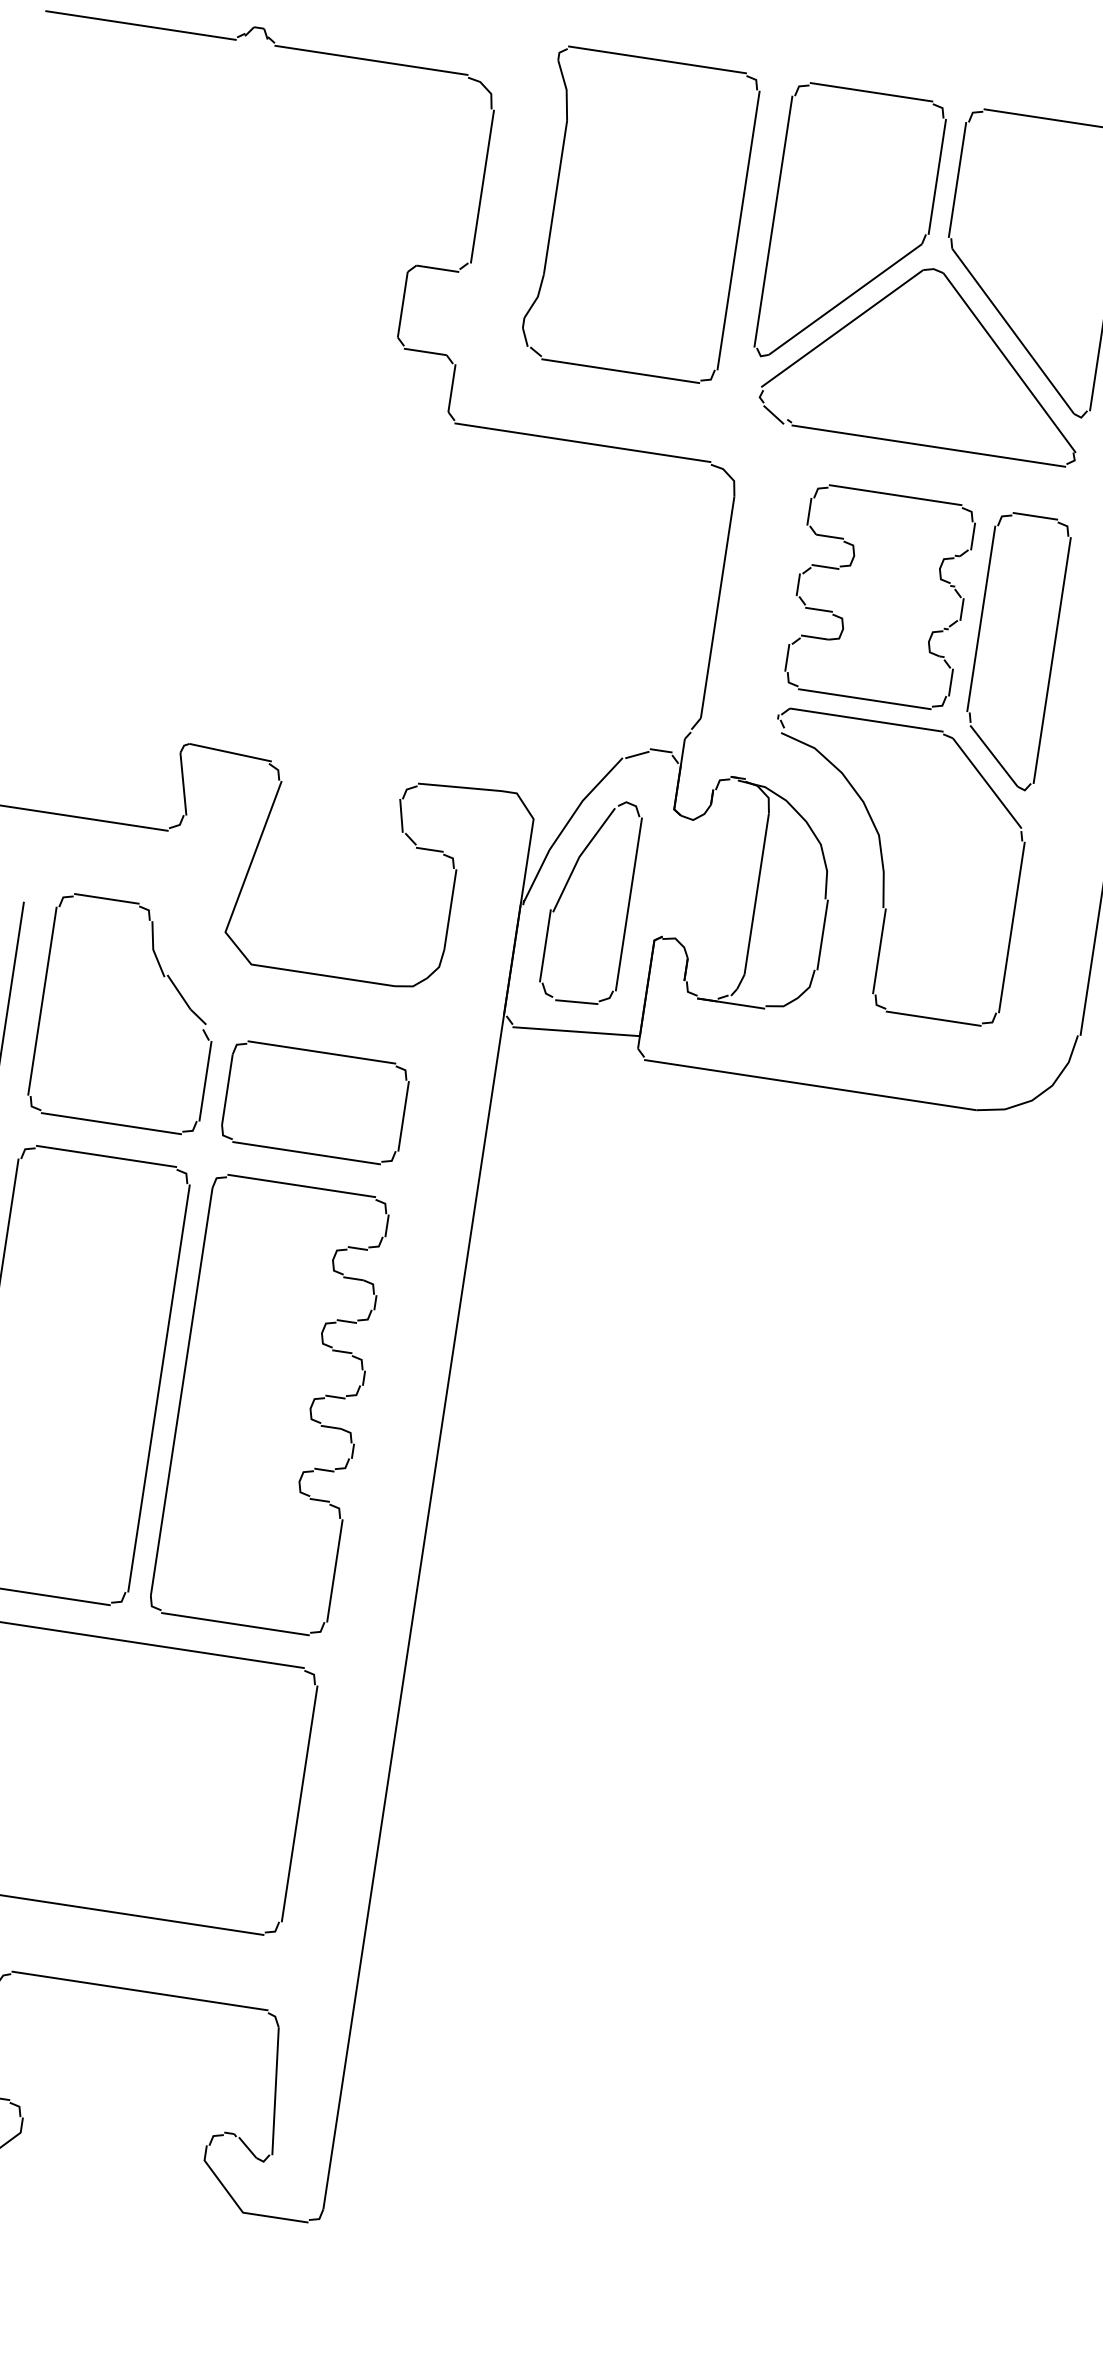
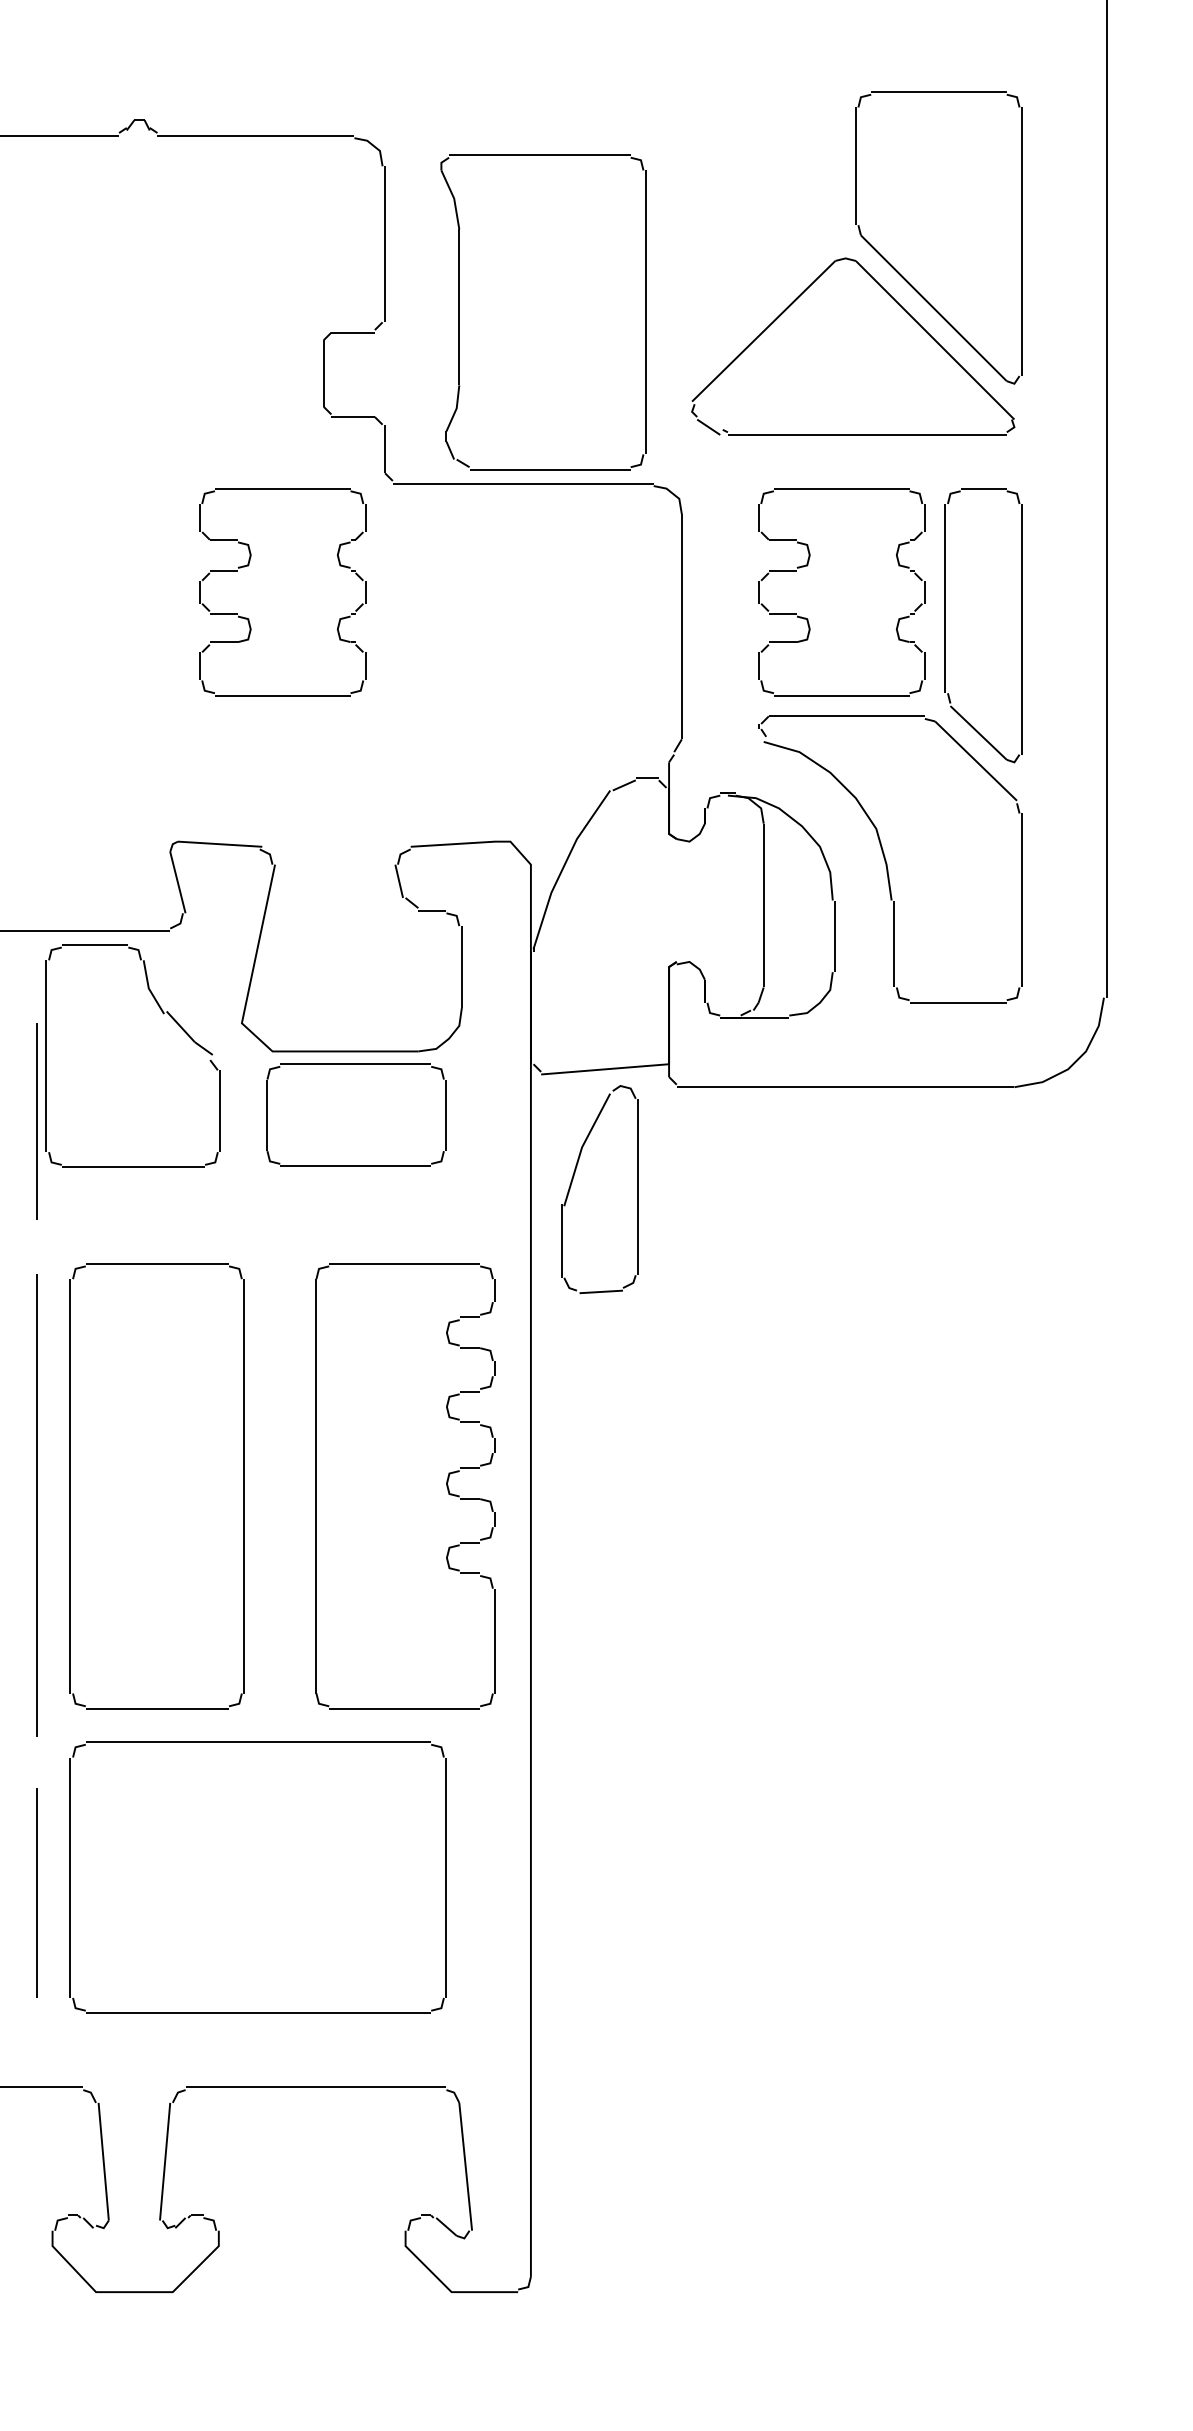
part: (554, 202) -> (459, 312), moved
part: (881, 272) -> (794, 269), removed
part: (301, 482) -> (249, 565), added
part: (564, 891) -> (572, 1183), moved
part: (163, 977) -> (163, 1014), moved
part: (322, 1052) -> (356, 1064), moved
part: (309, 1411) -> (446, 1486), moved

